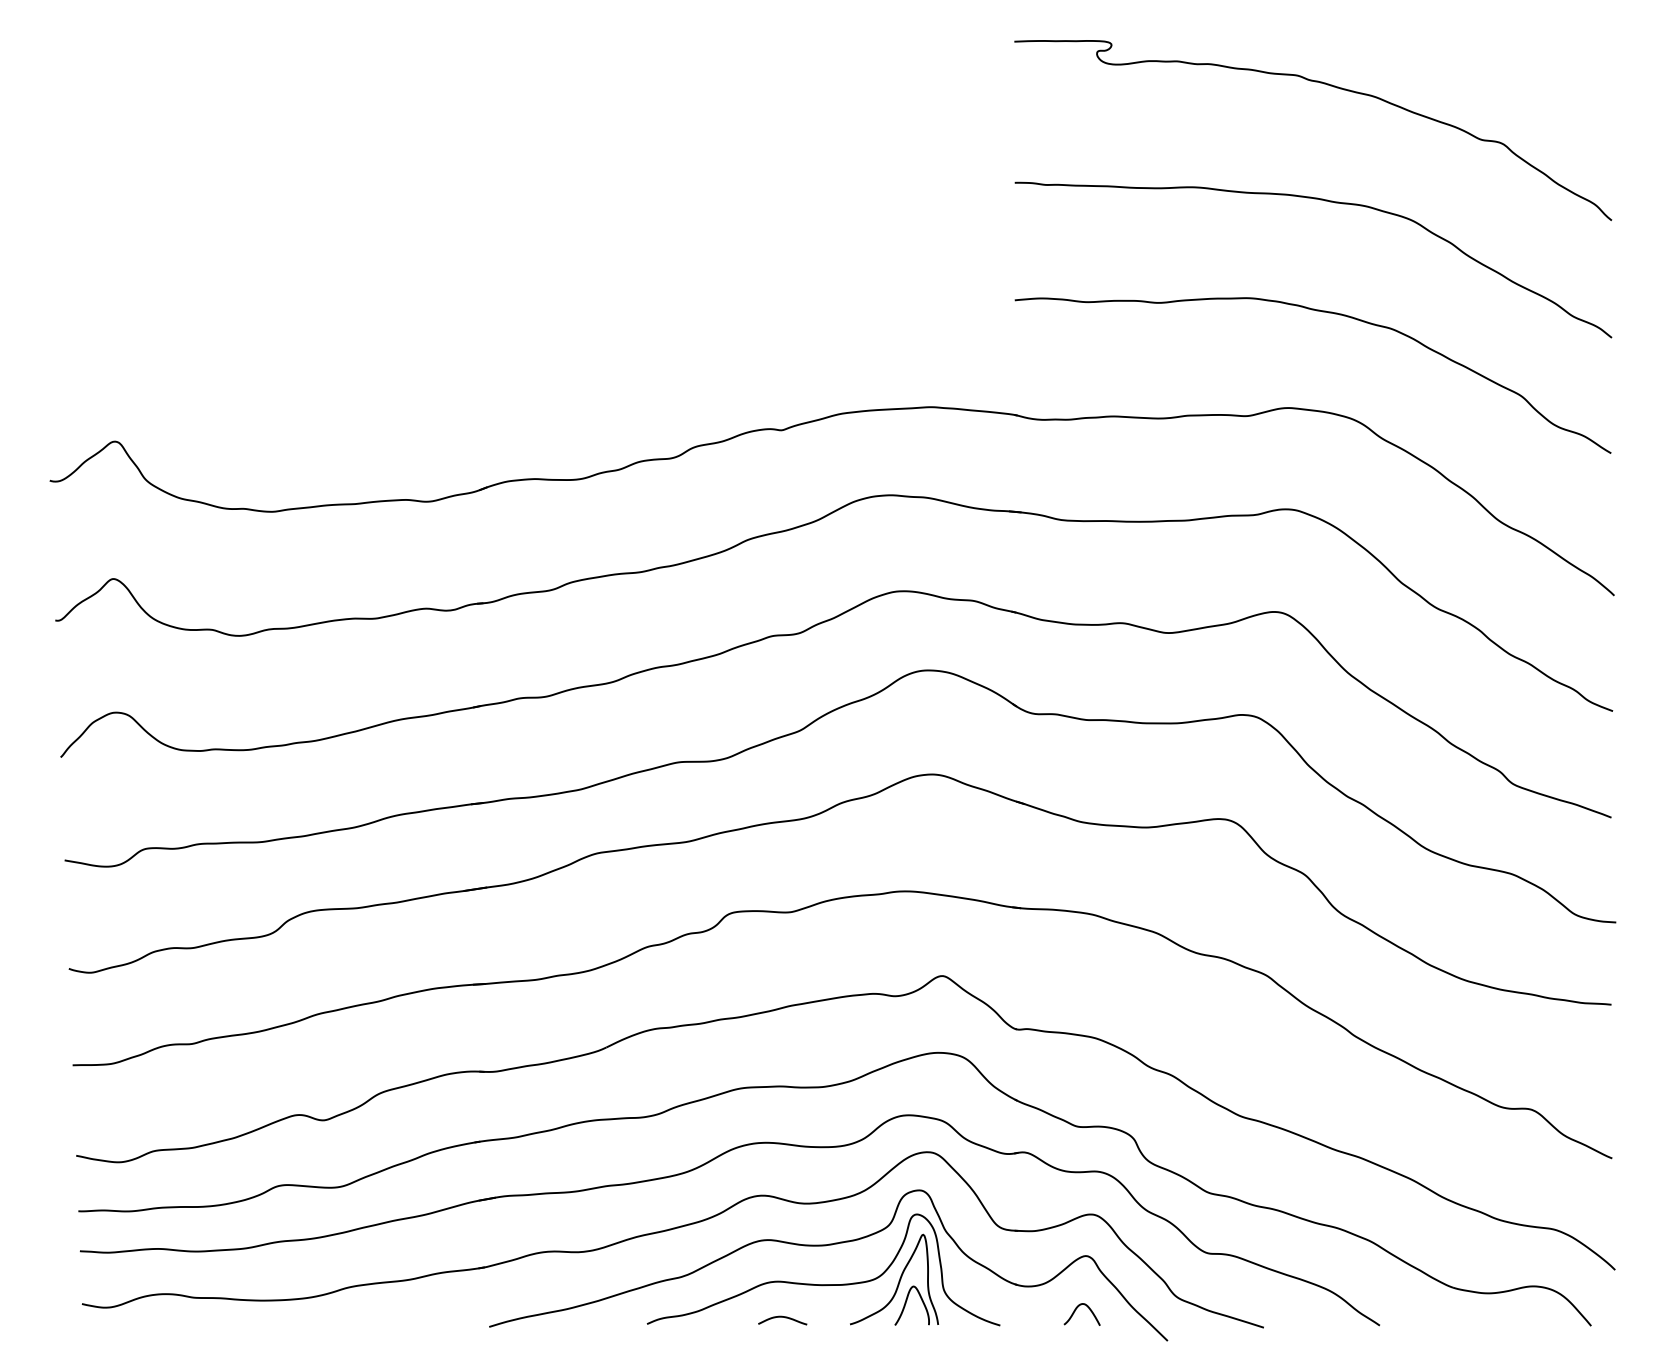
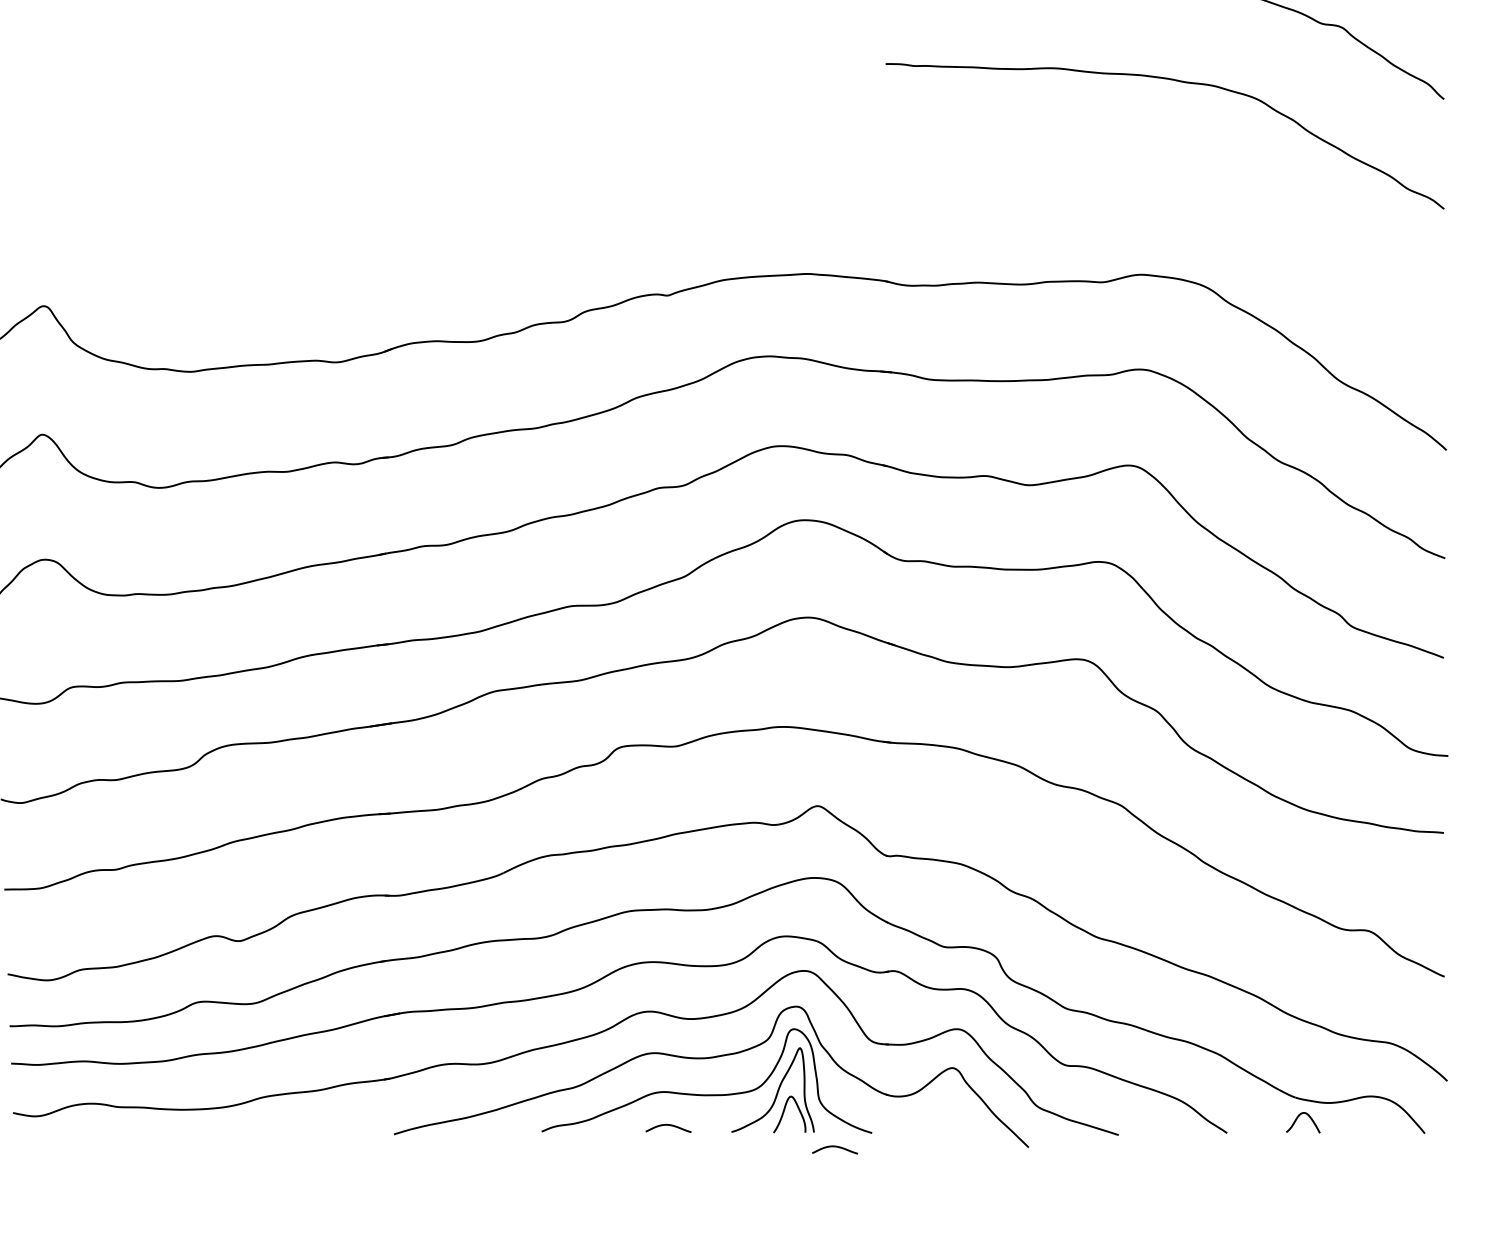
curve: (1322, 312) -> (1173, 185), removed
curve: (1075, 1311) -> (1297, 1119), moved
curve: (960, 1340) -> (834, 1147), added

